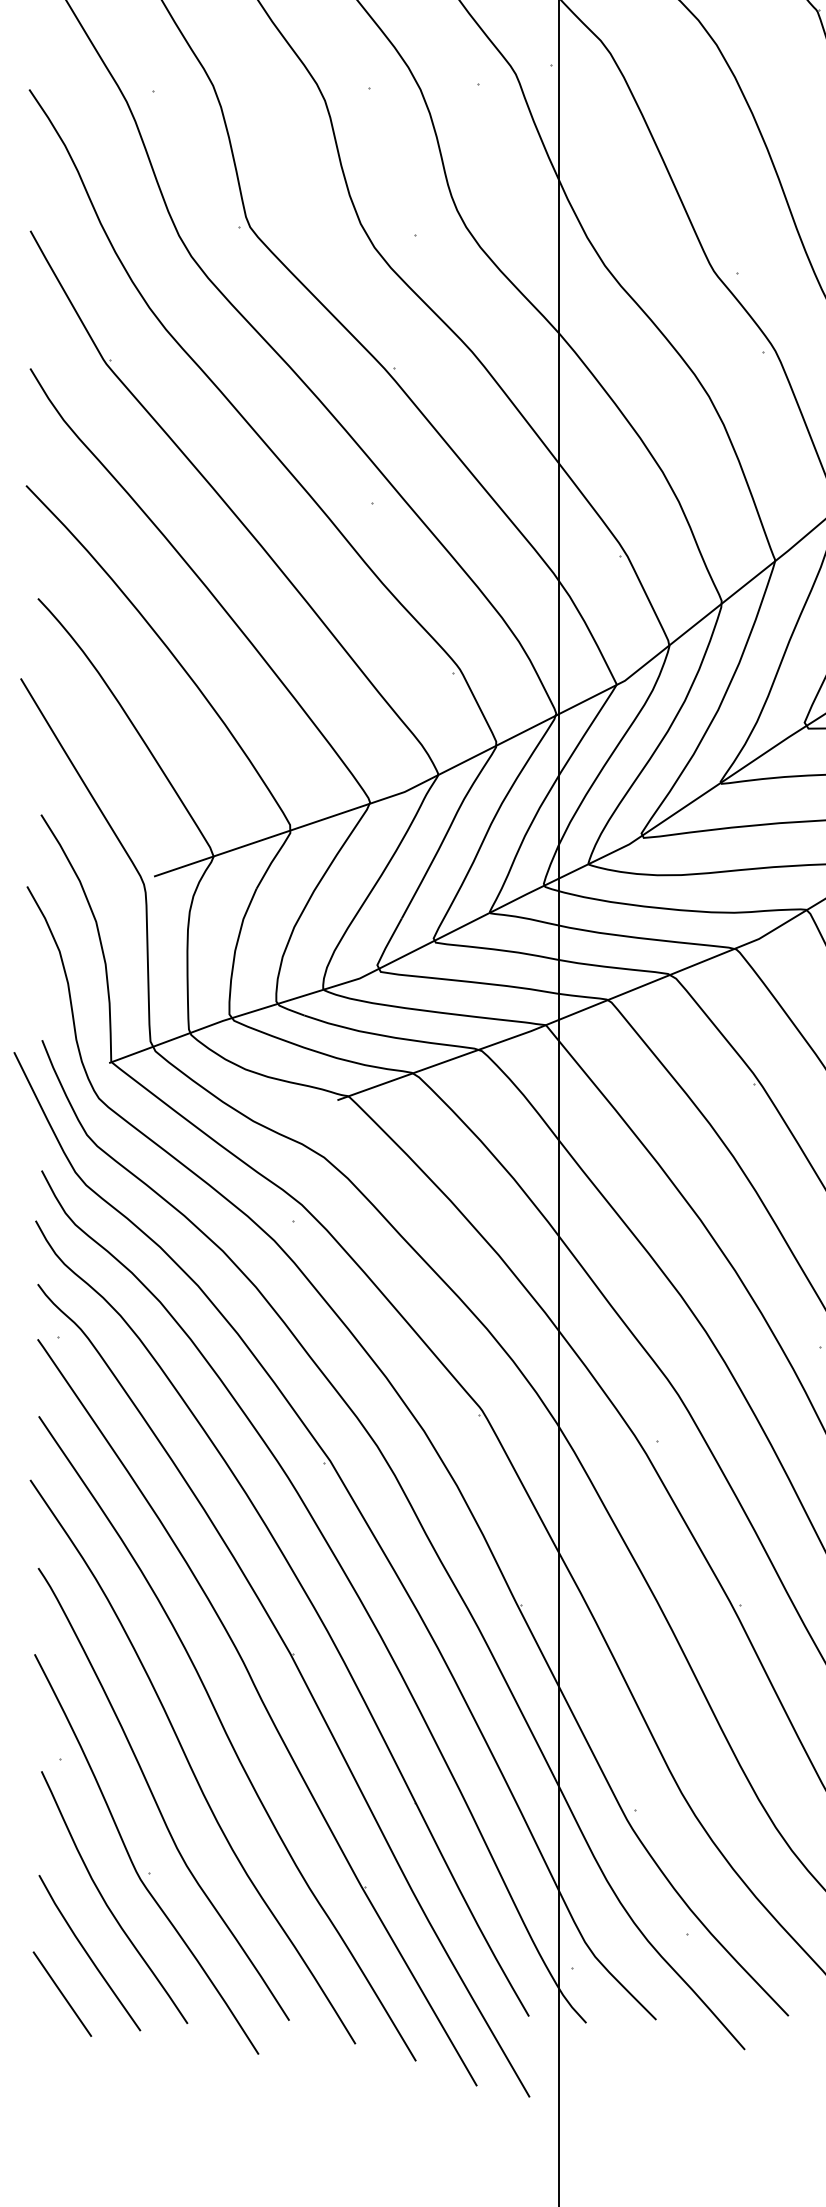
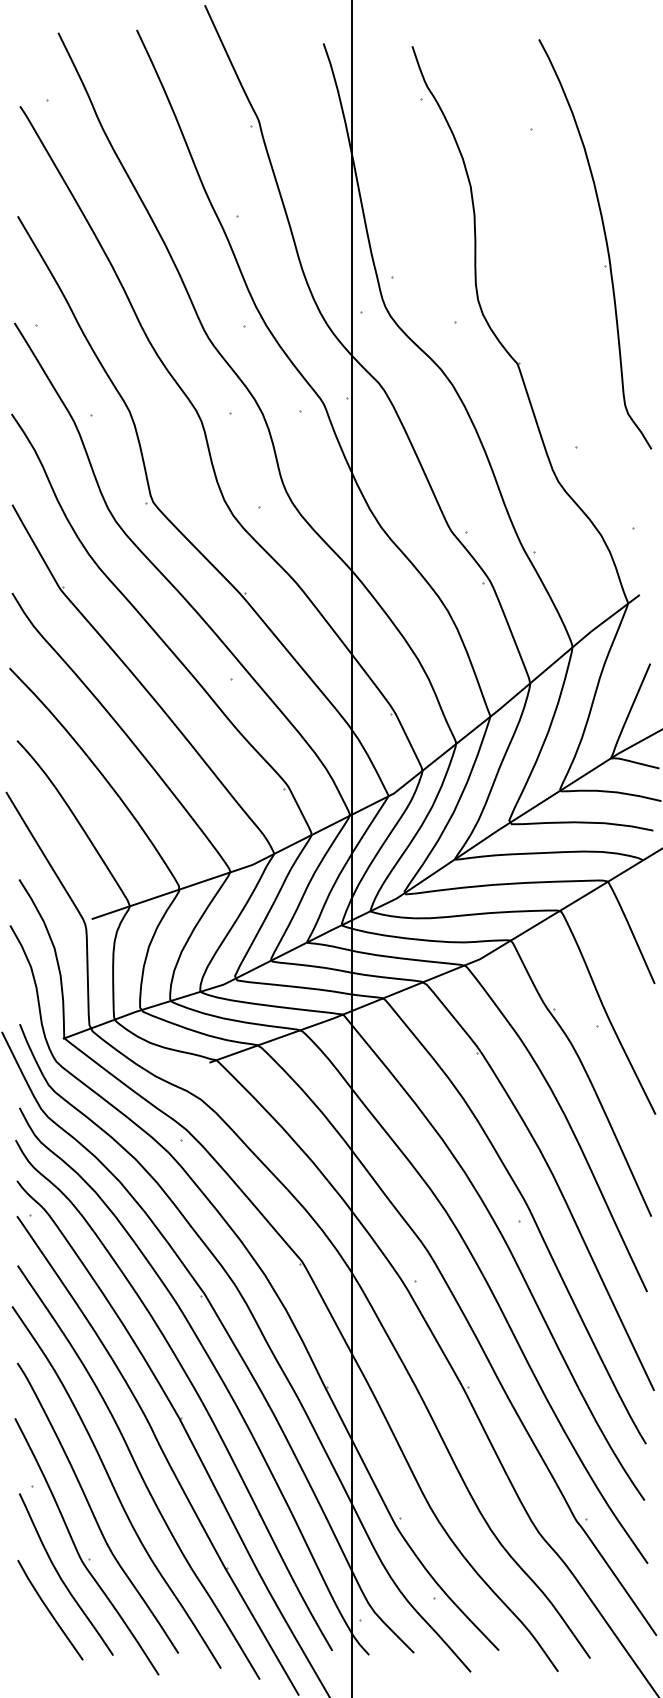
line: (61, 1994) -> (32, 1636), removed

